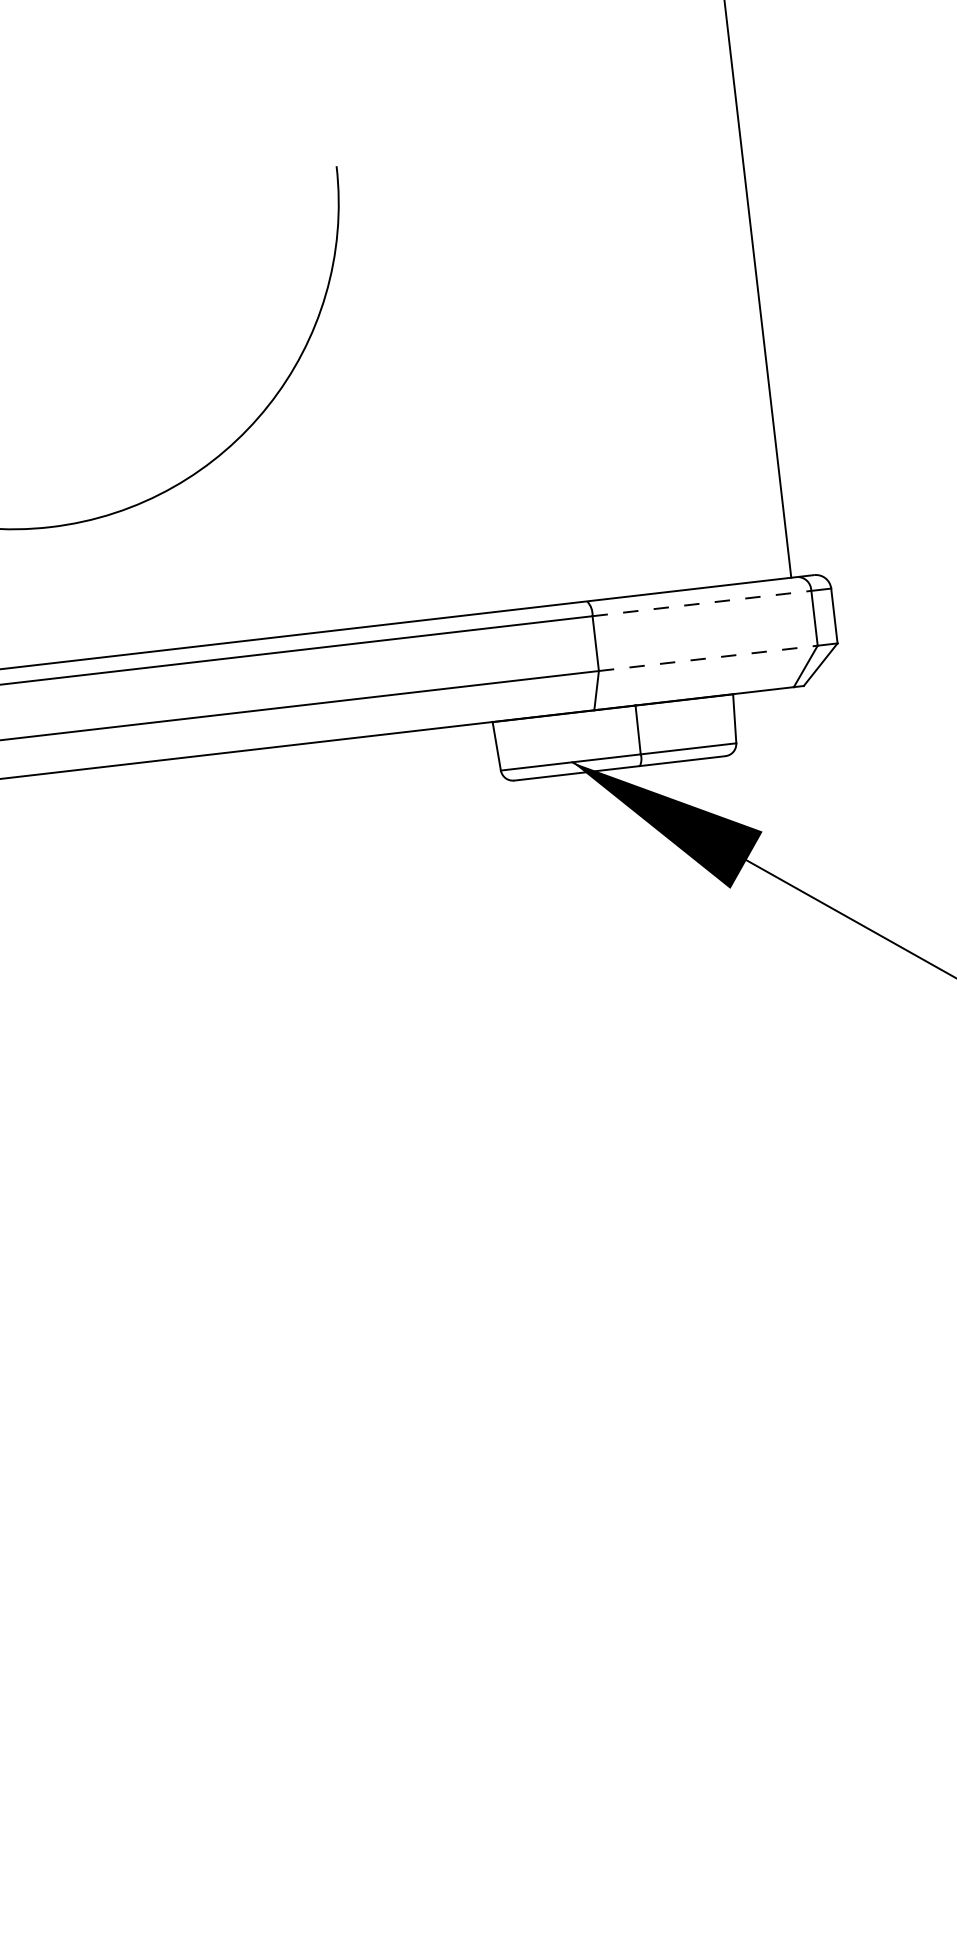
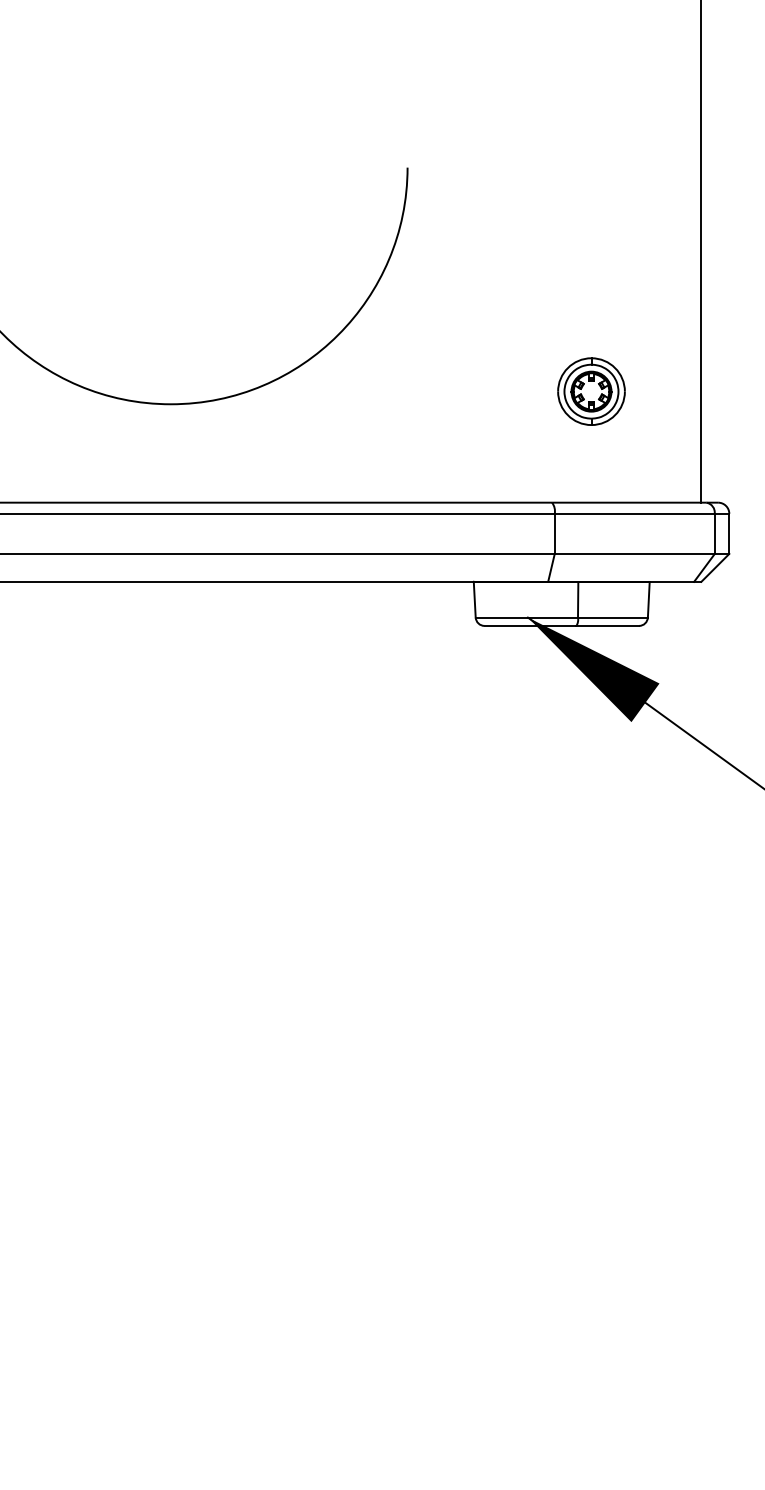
part: (623, 443) -> (591, 391), added
line: (702, 602) -> (635, 513), dashed -> solid
line: (709, 657) -> (635, 553), dashed -> solid

